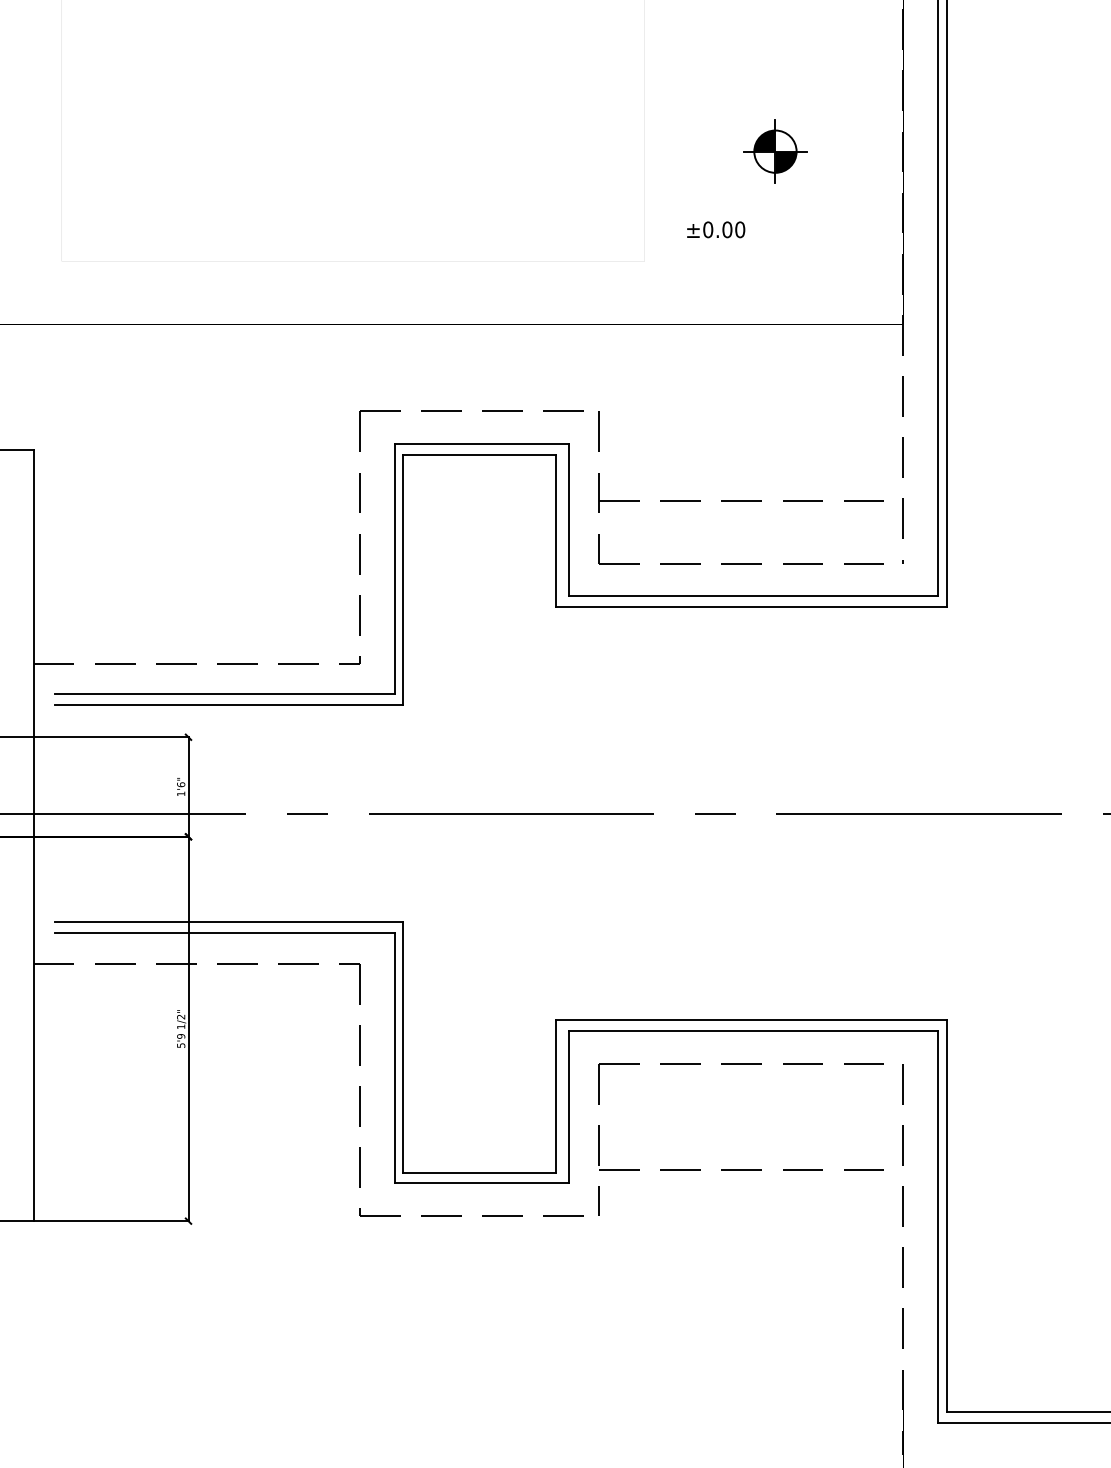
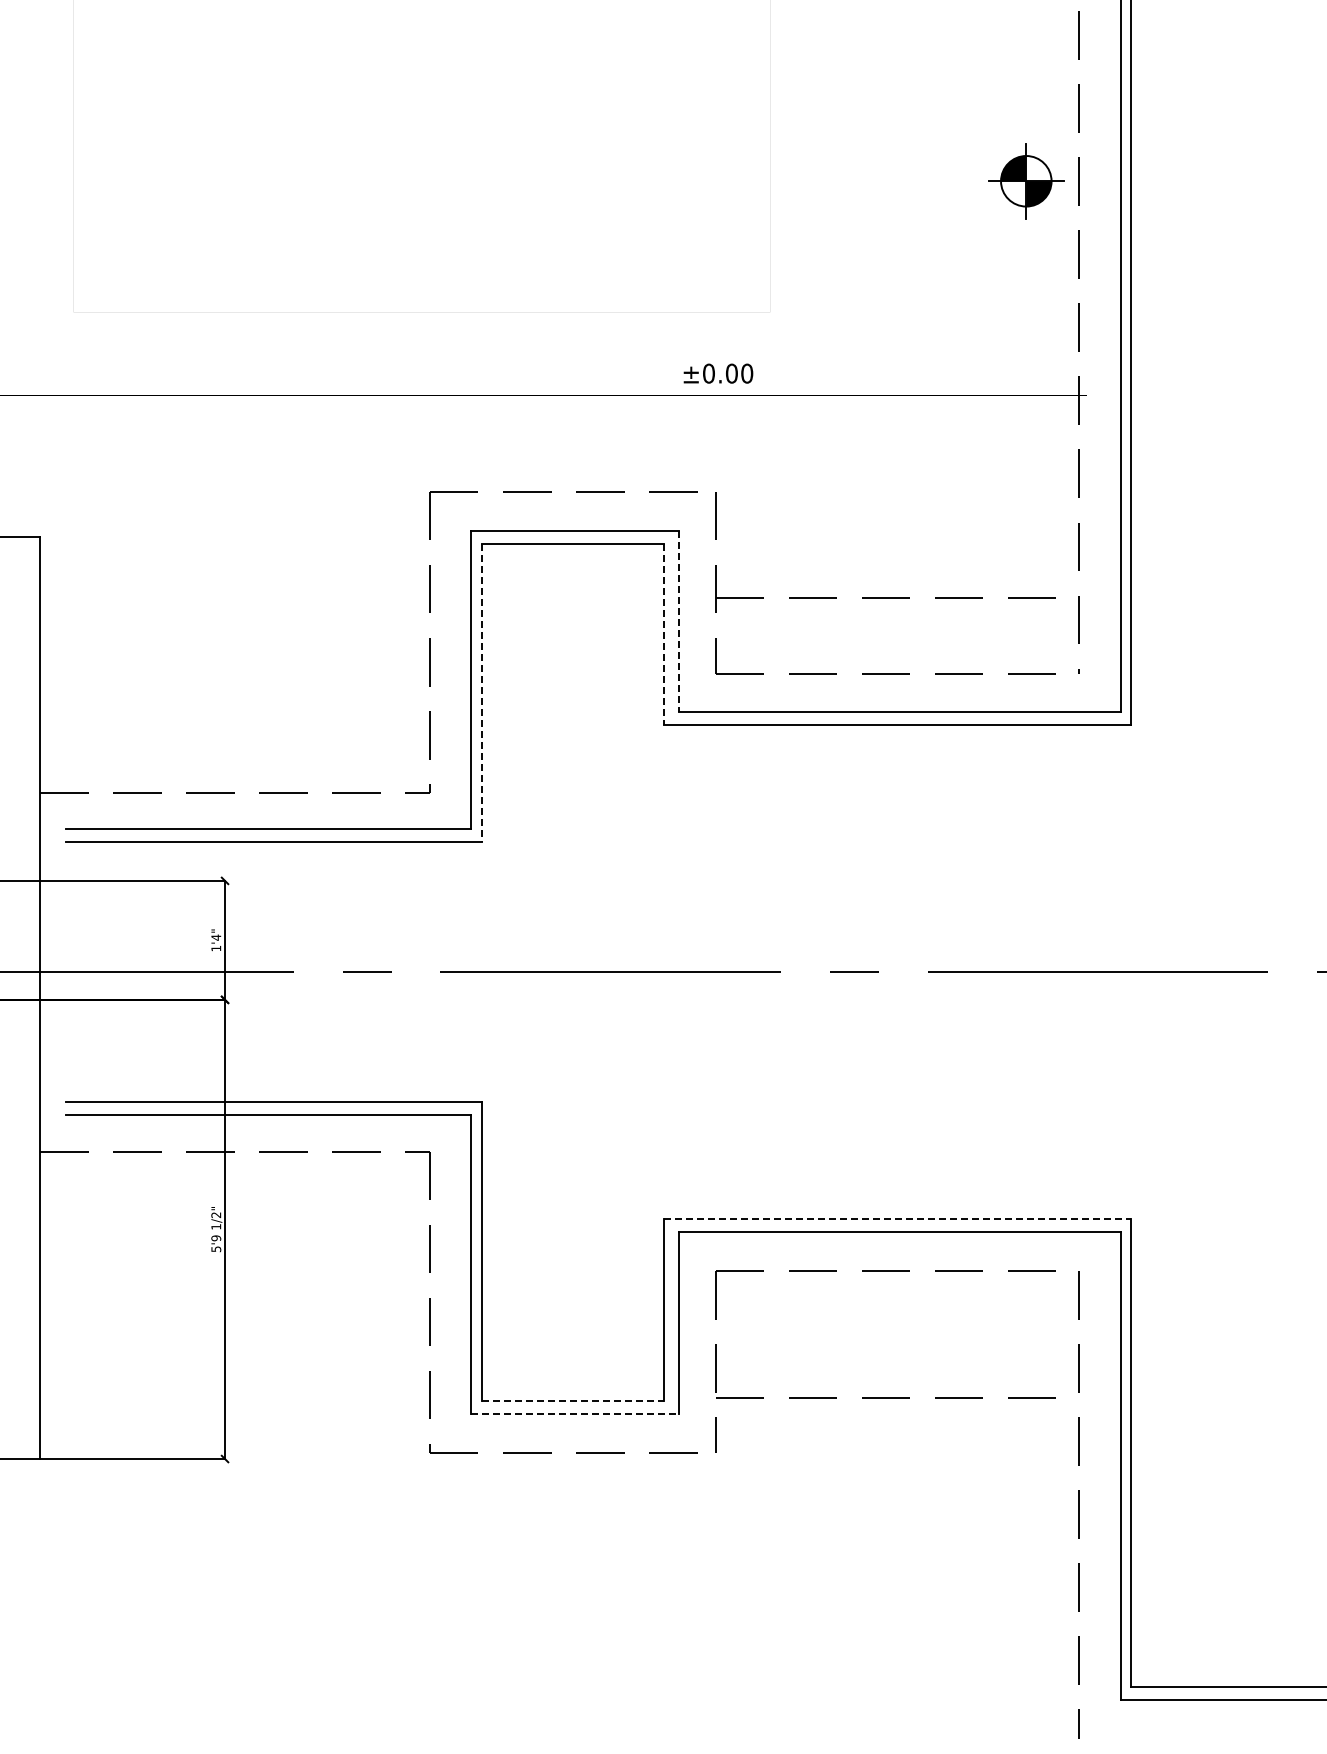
part: (775, 151) -> (1026, 181), moved
text: (716, 229) -> (718, 373), moved
line: (568, 520) -> (679, 621), solid -> dashed
line: (555, 531) -> (663, 634), solid -> dashed
line: (403, 580) -> (481, 693), solid -> dashed
text: (181, 784) -> (216, 937), 1'6" -> 1'4"
line: (751, 1020) -> (897, 1219), solid -> dashed
line: (479, 1172) -> (572, 1400), solid -> dashed
line: (481, 1183) -> (575, 1413), solid -> dashed

